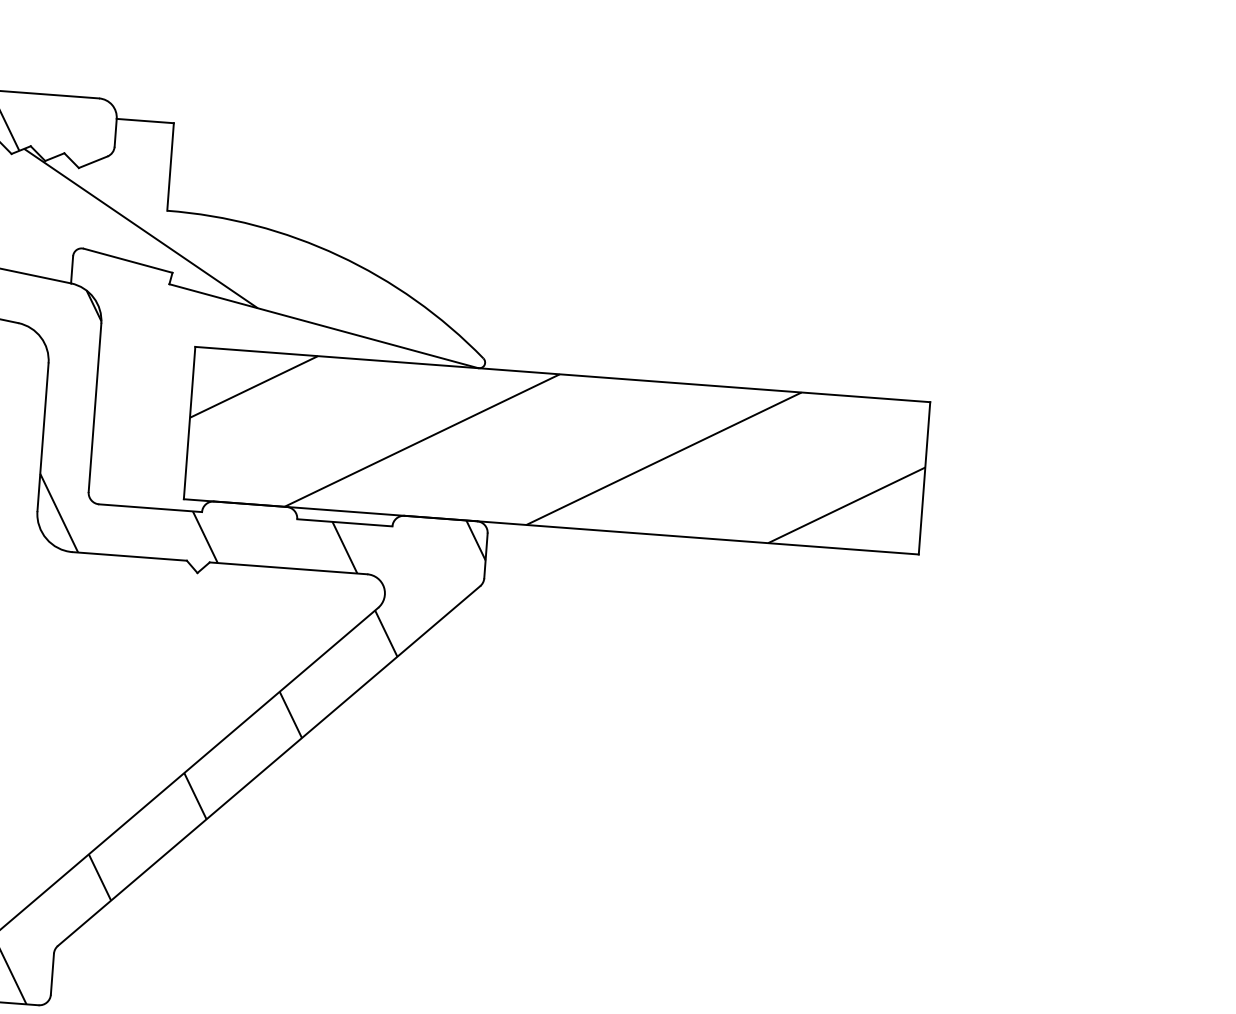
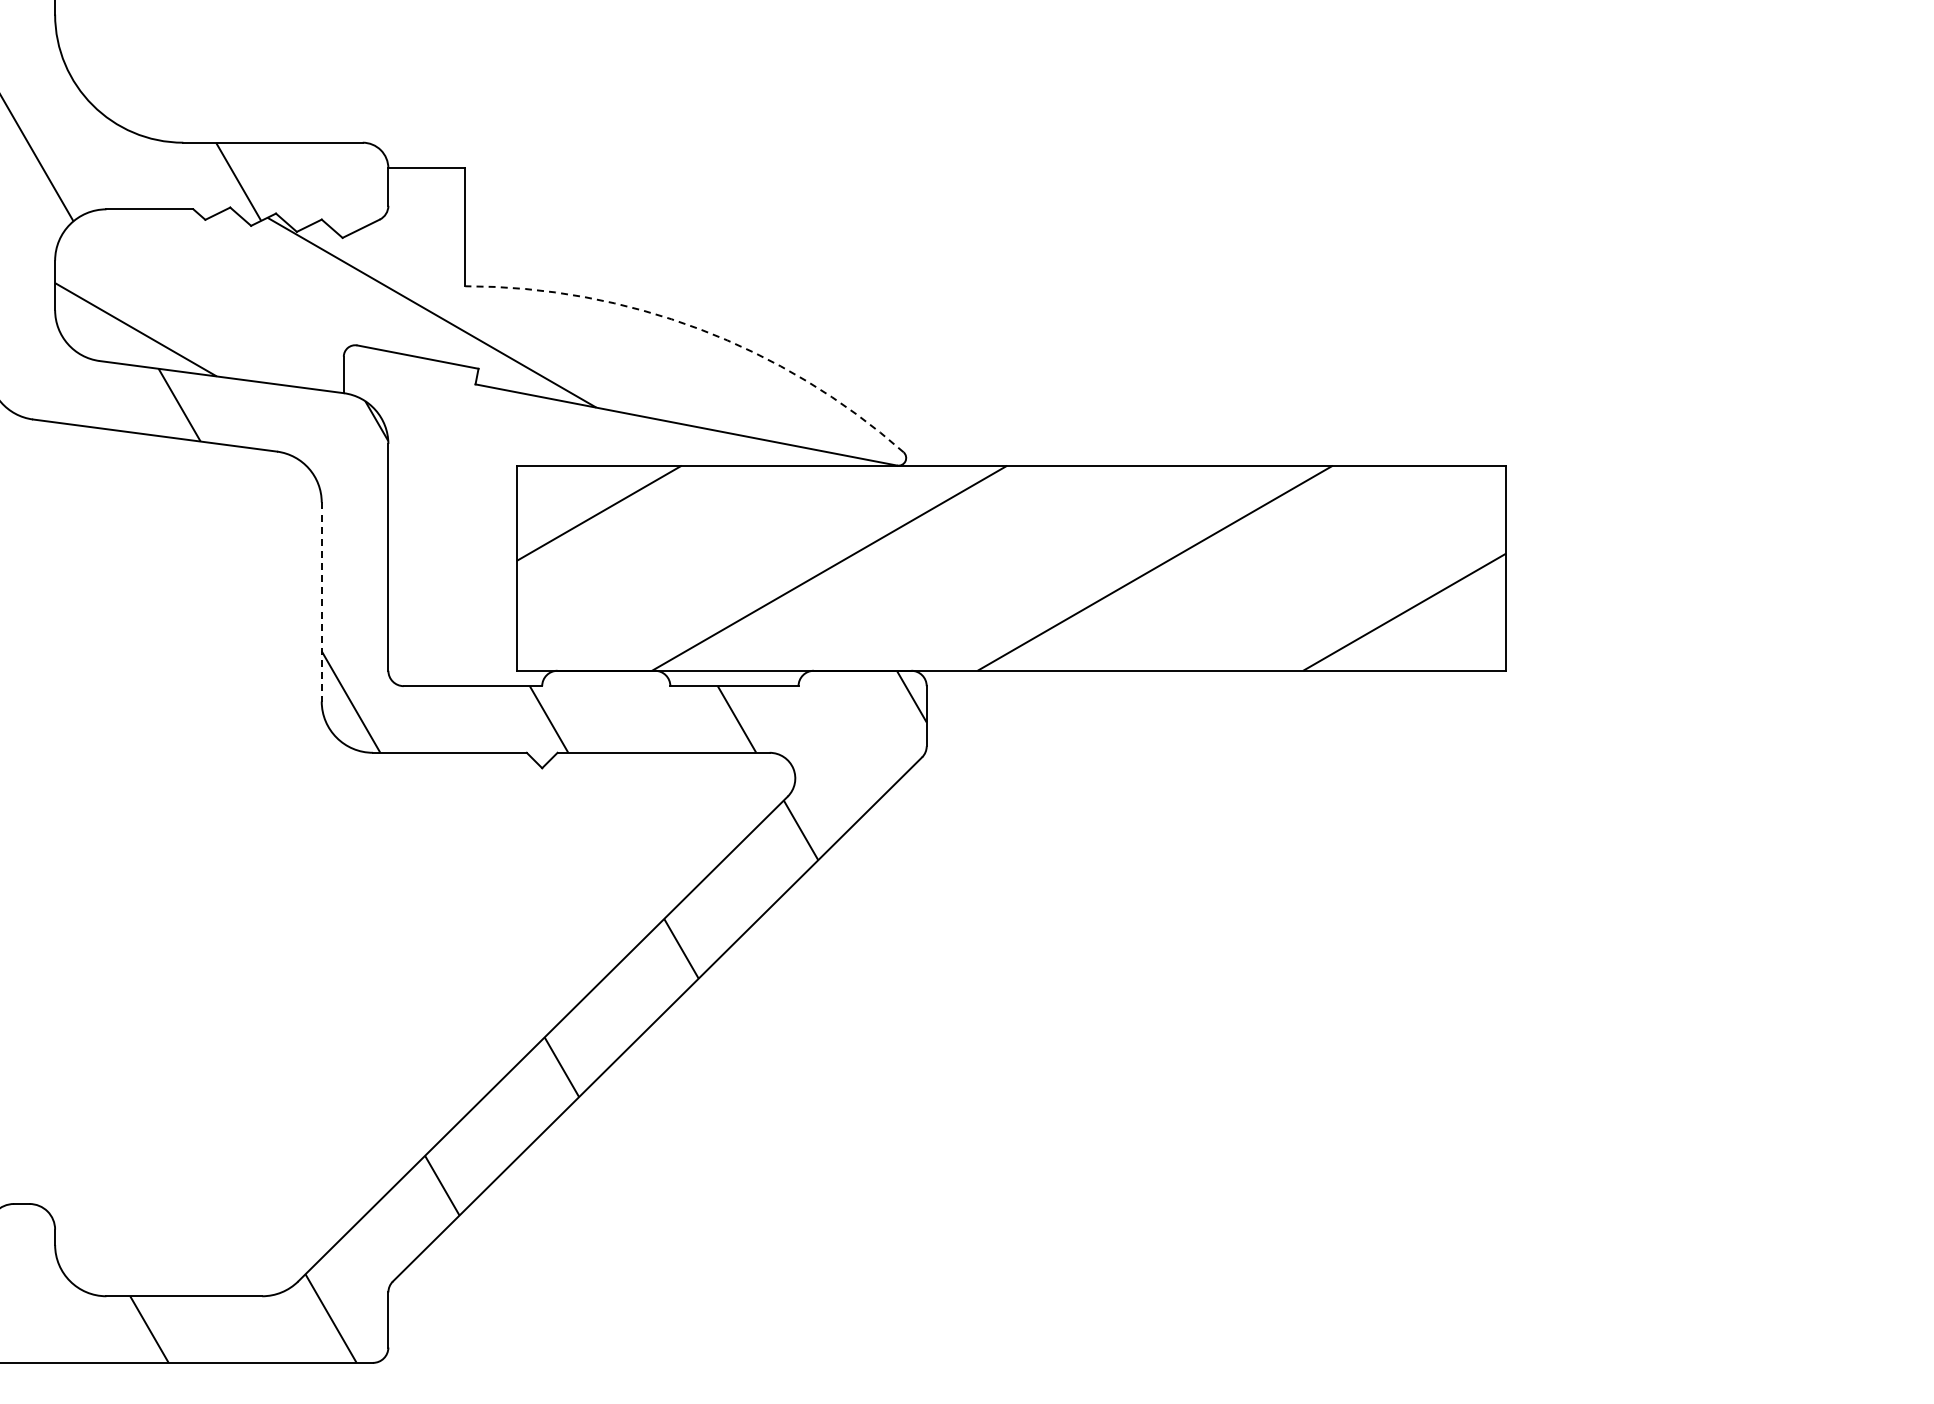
arc: (338, 255) -> (699, 329), solid -> dashed
line: (42, 437) -> (321, 602), solid -> dashed

